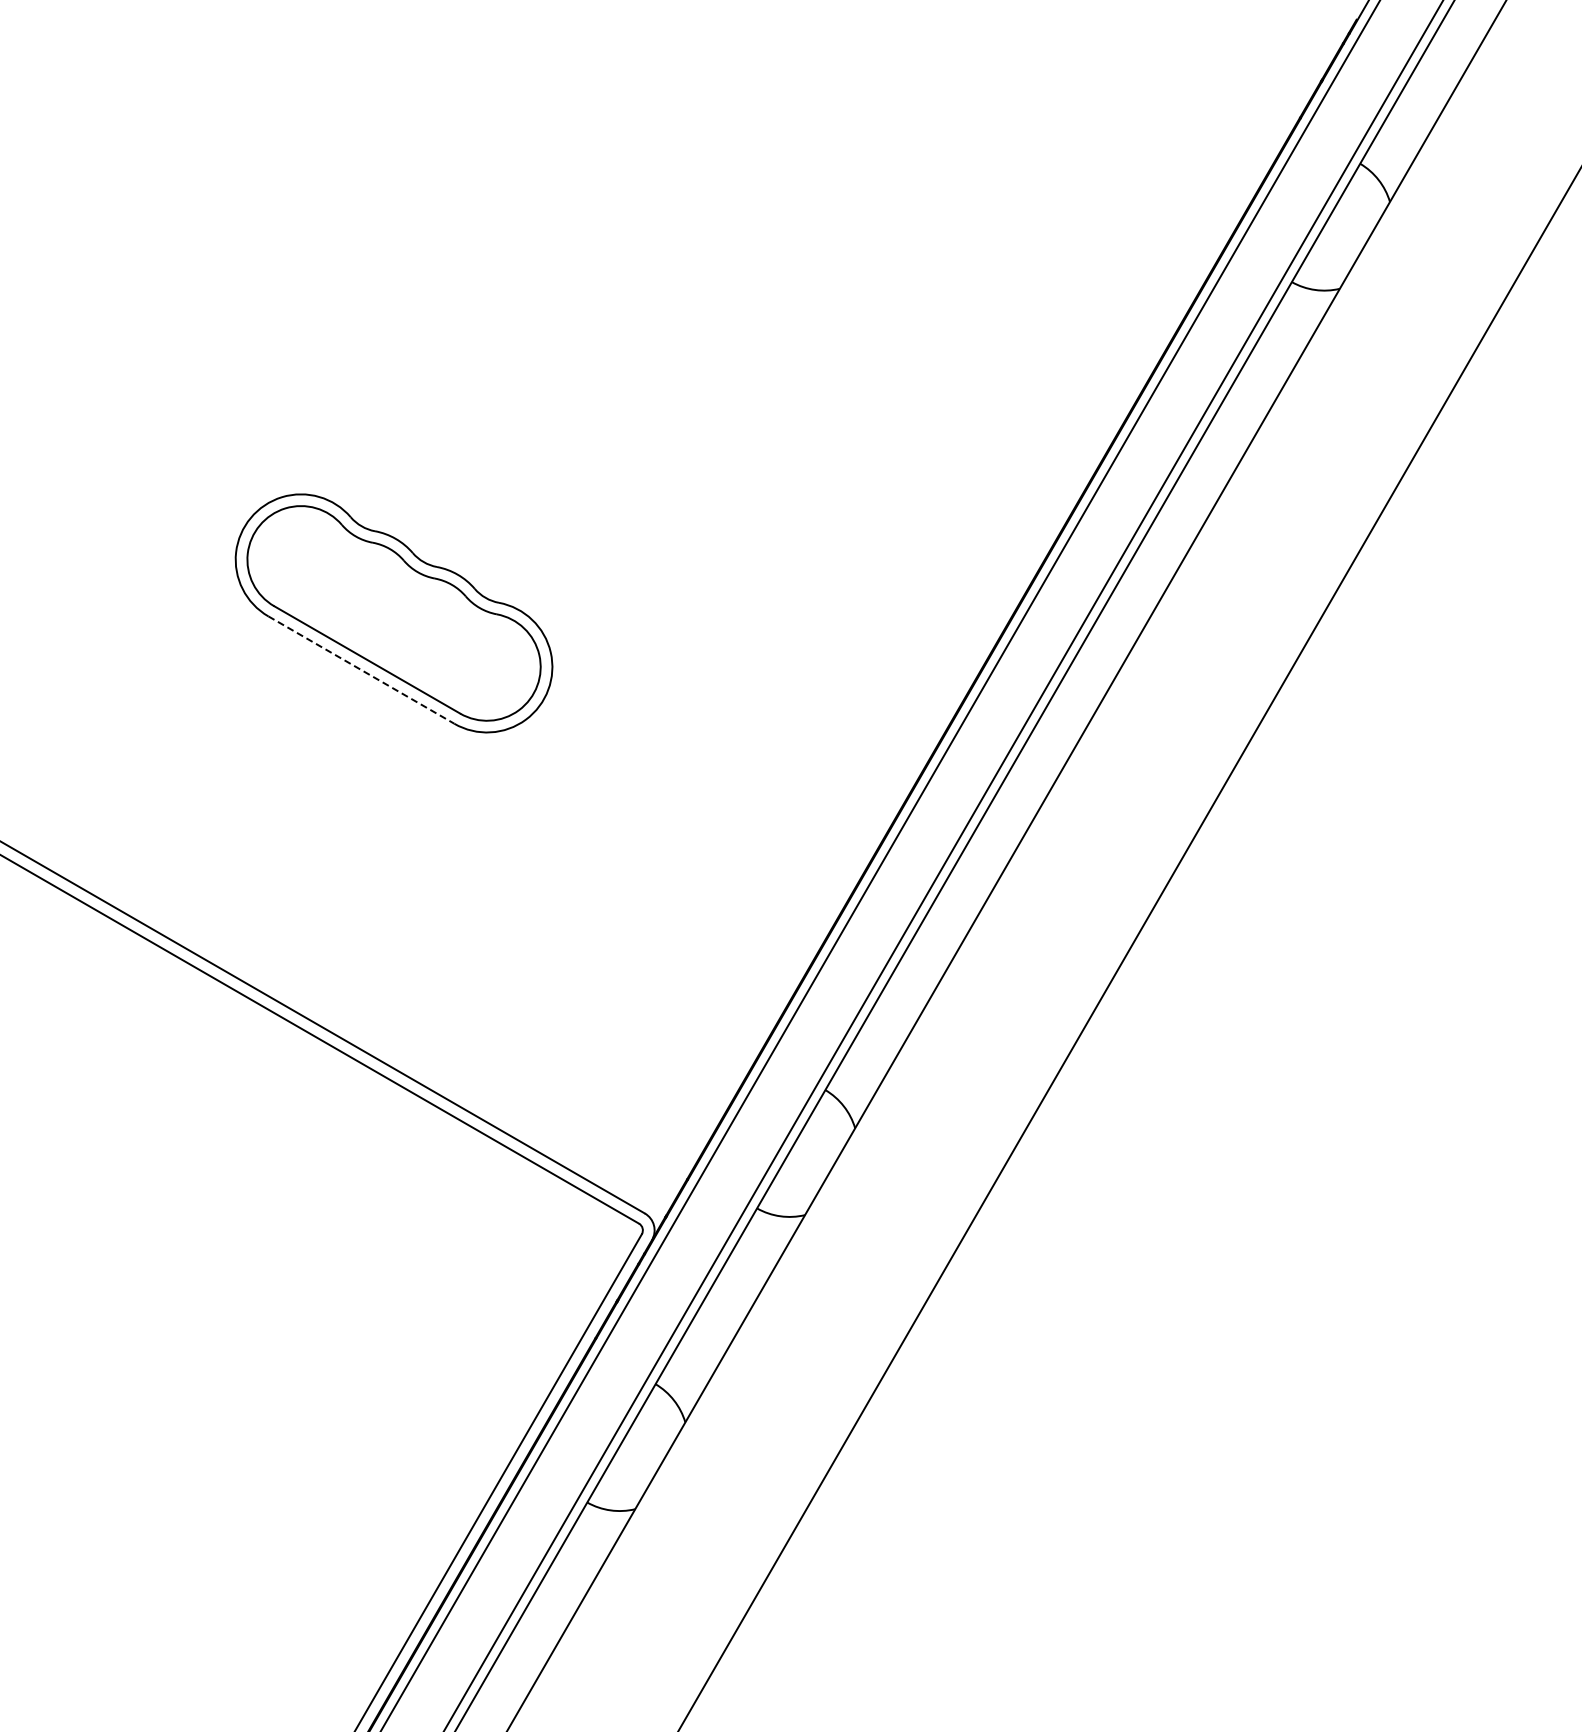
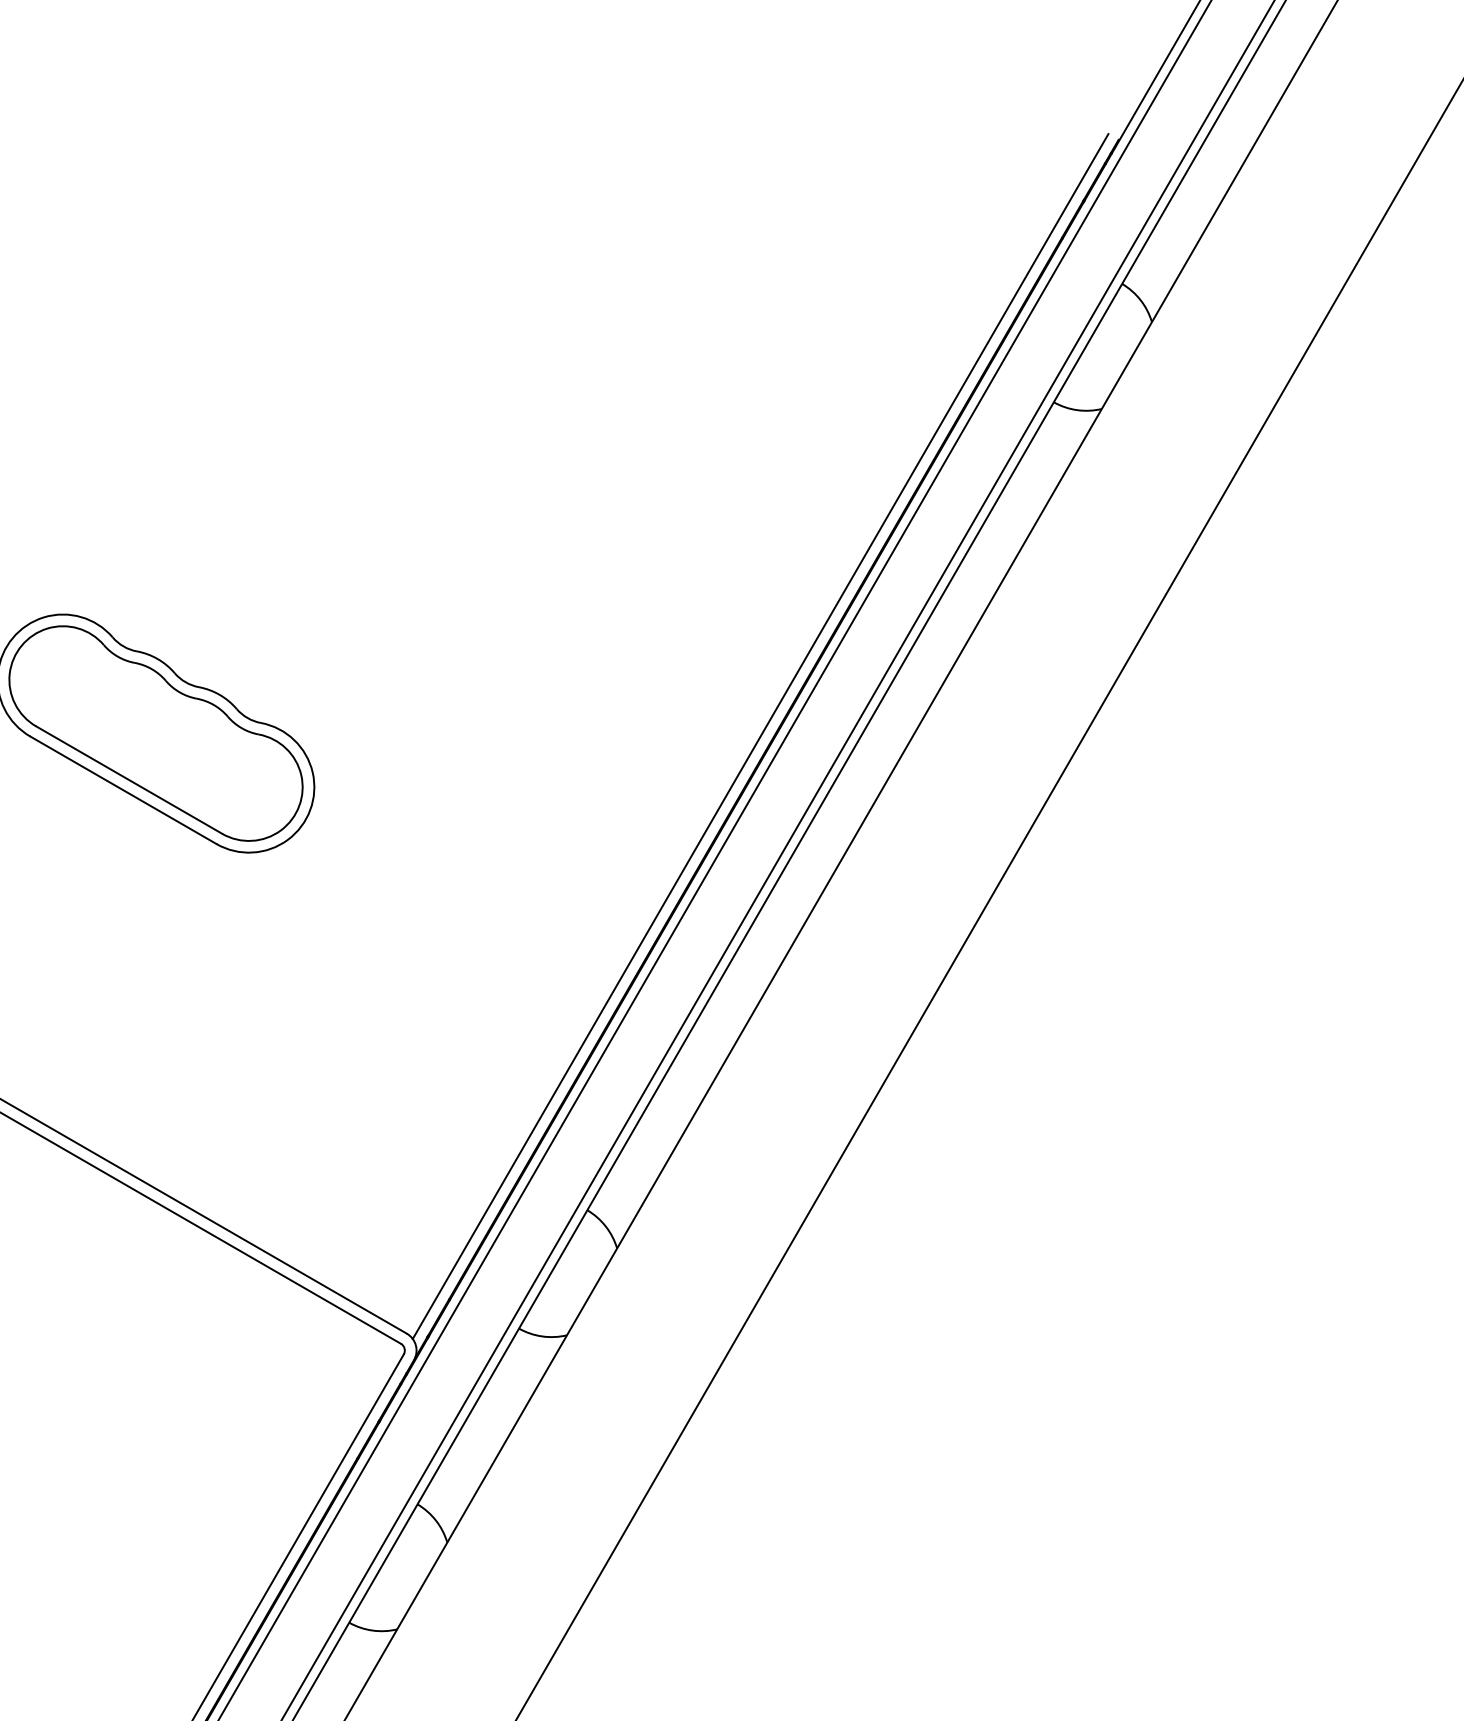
line: (998, 615) -> (760, 735), added
line: (361, 670) -> (123, 790), dashed -> solid

